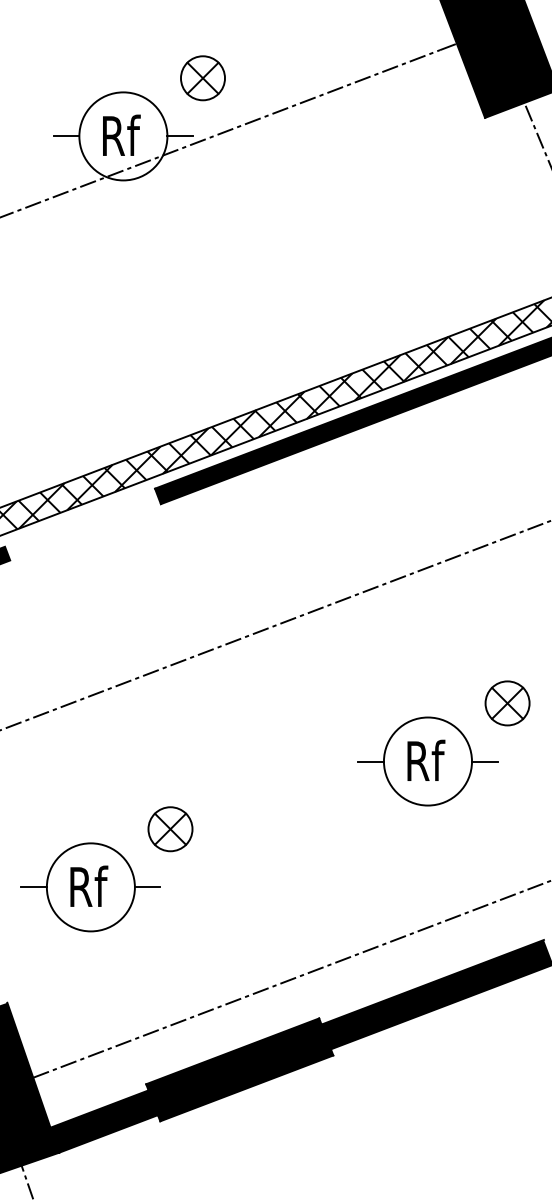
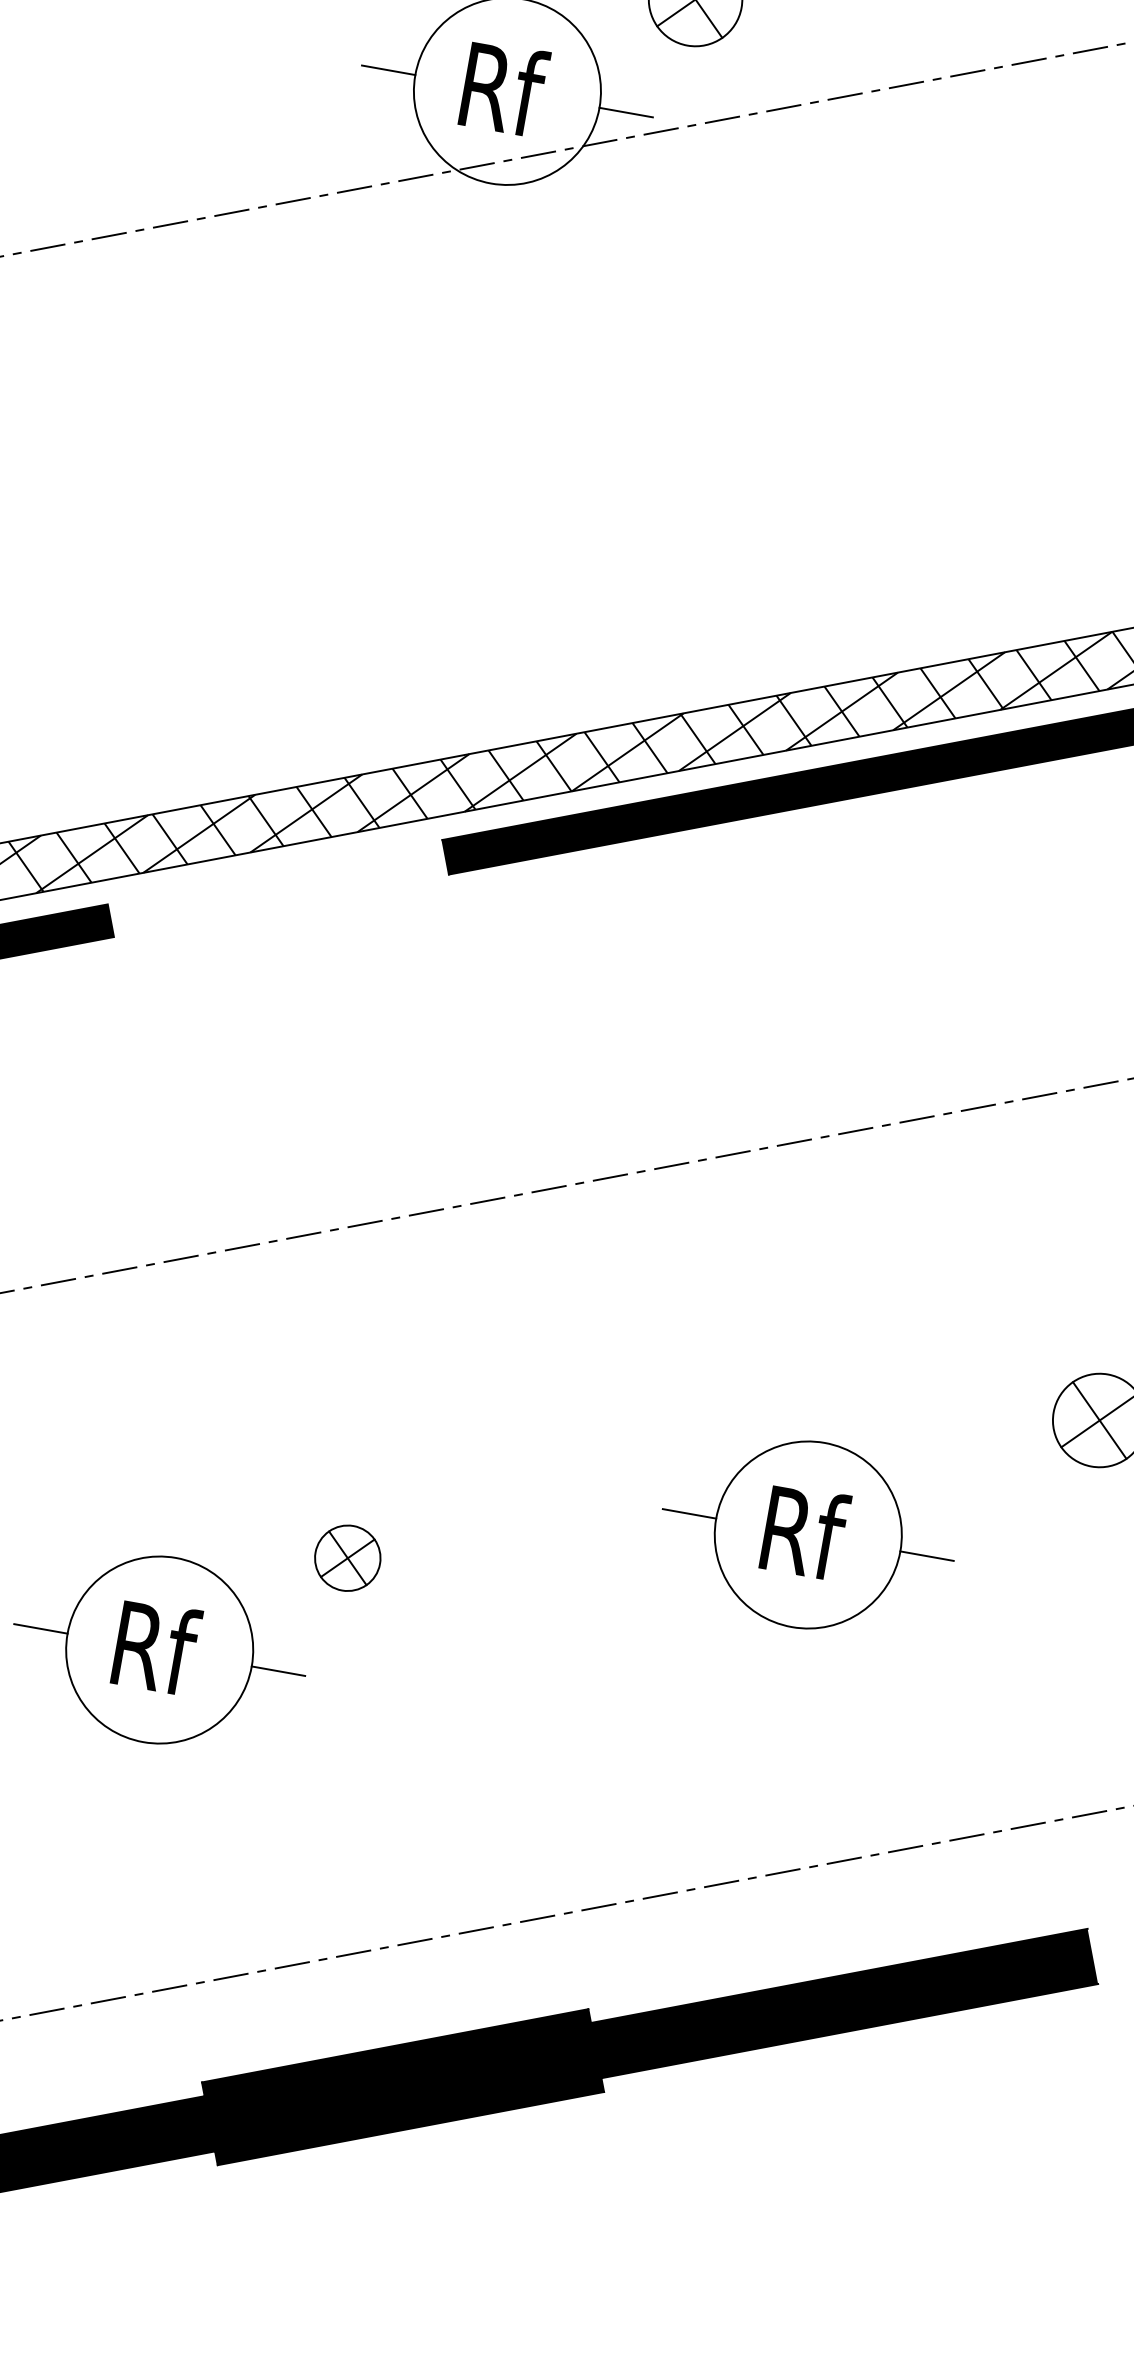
part: (427, 761) -> (807, 1534), moved
part: (170, 829) -> (347, 1558), size x0.7

